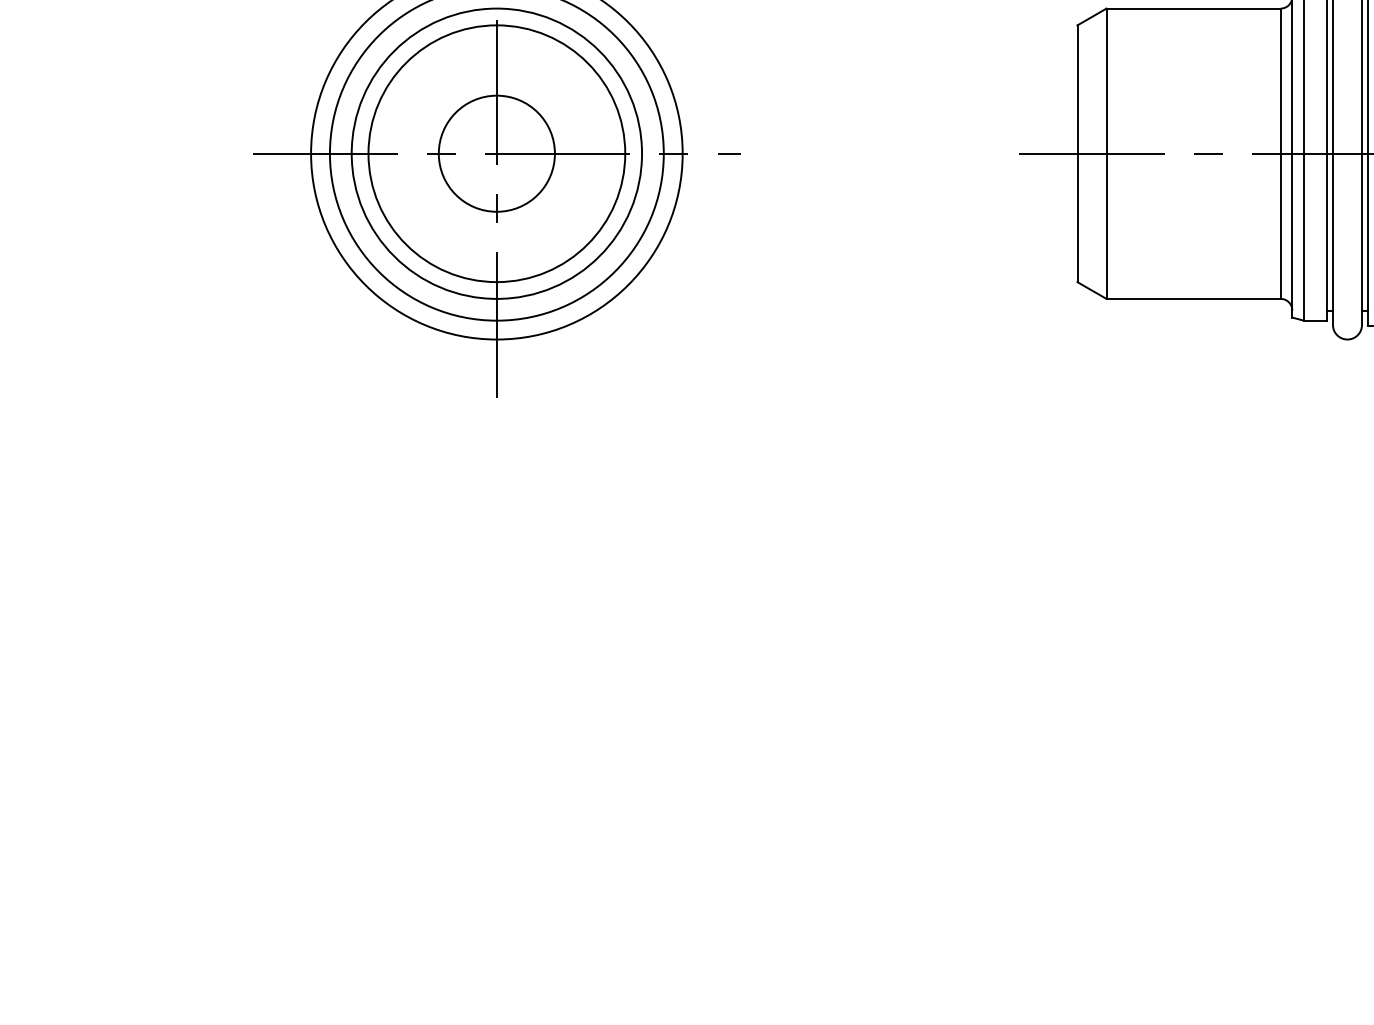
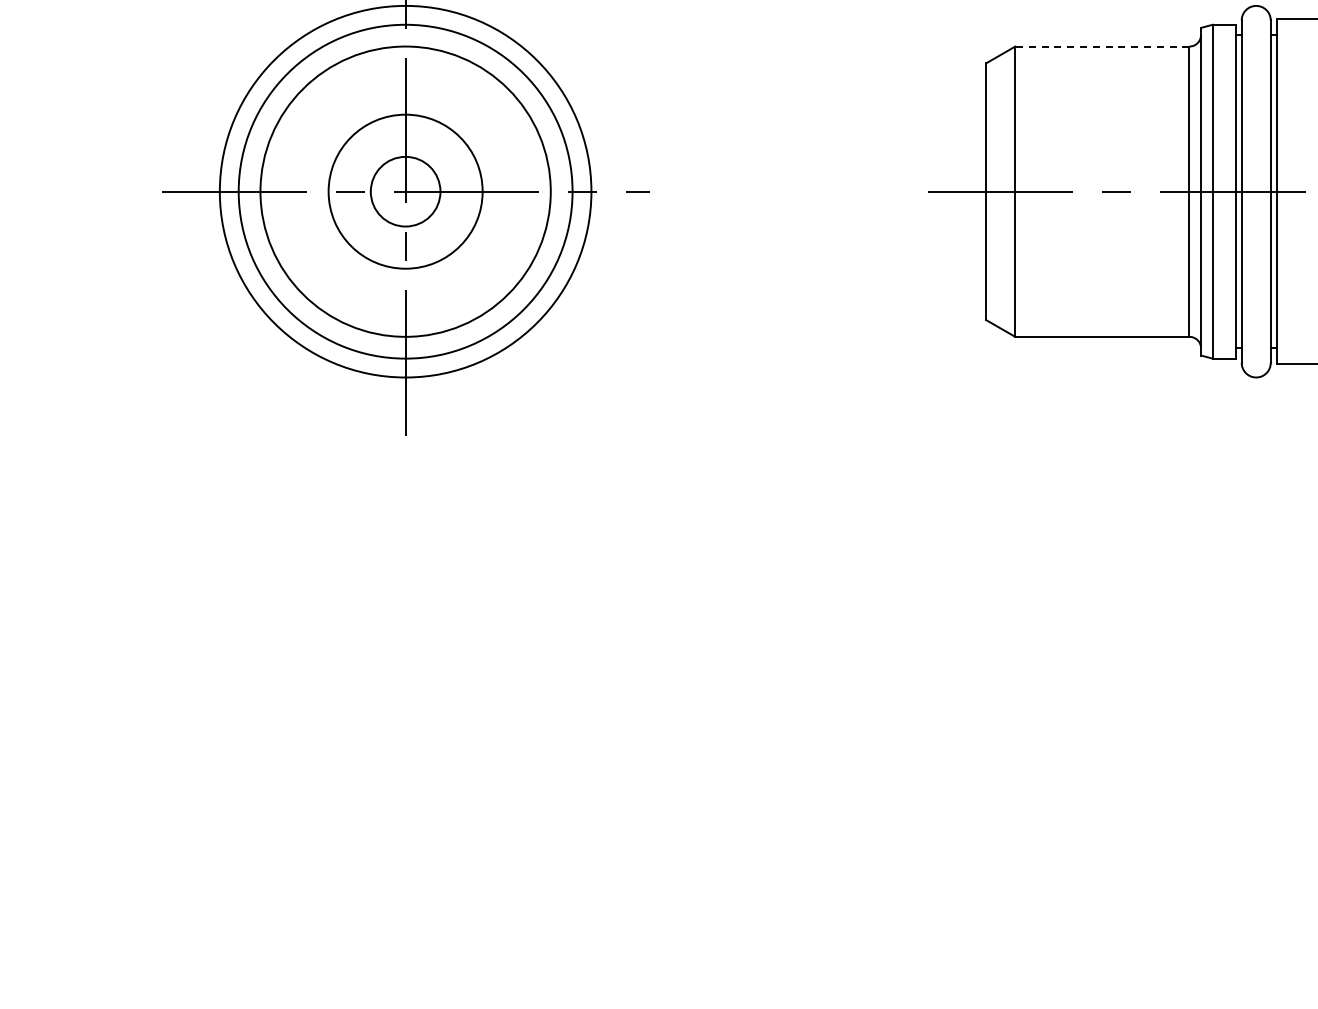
line: (1193, 8) -> (1102, 46), solid -> dashed
circle: (496, 153) -> (405, 191), size x0.6
circle: (496, 153) -> (405, 191), size x0.6

